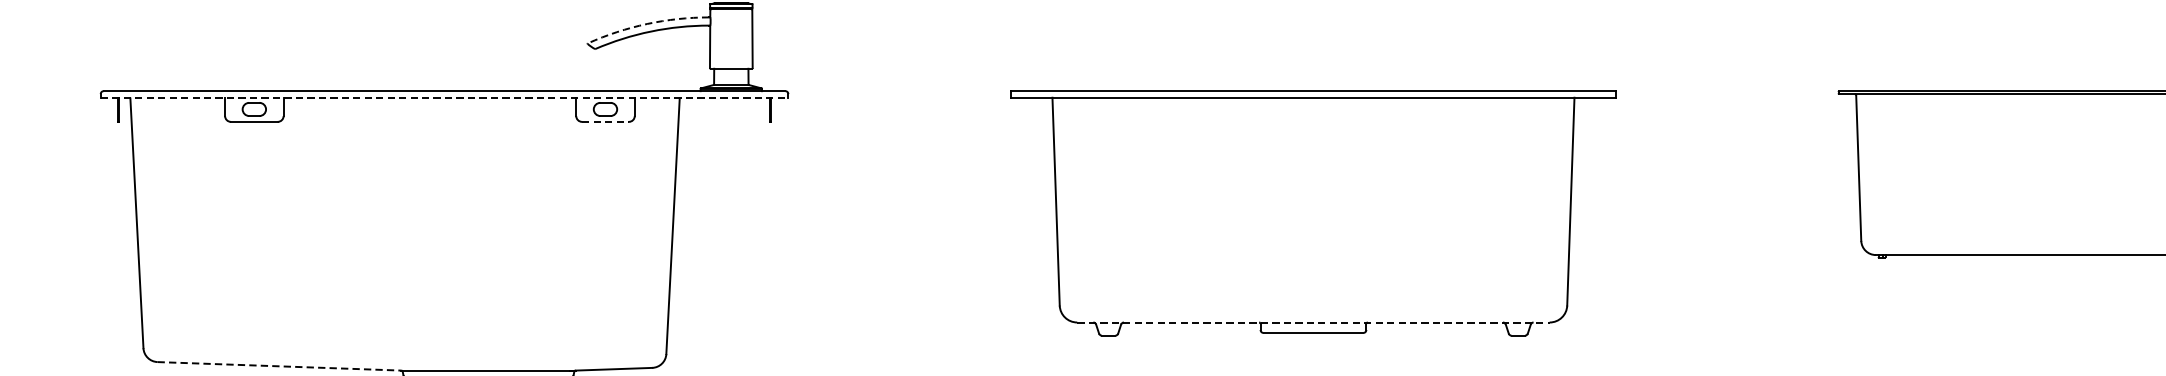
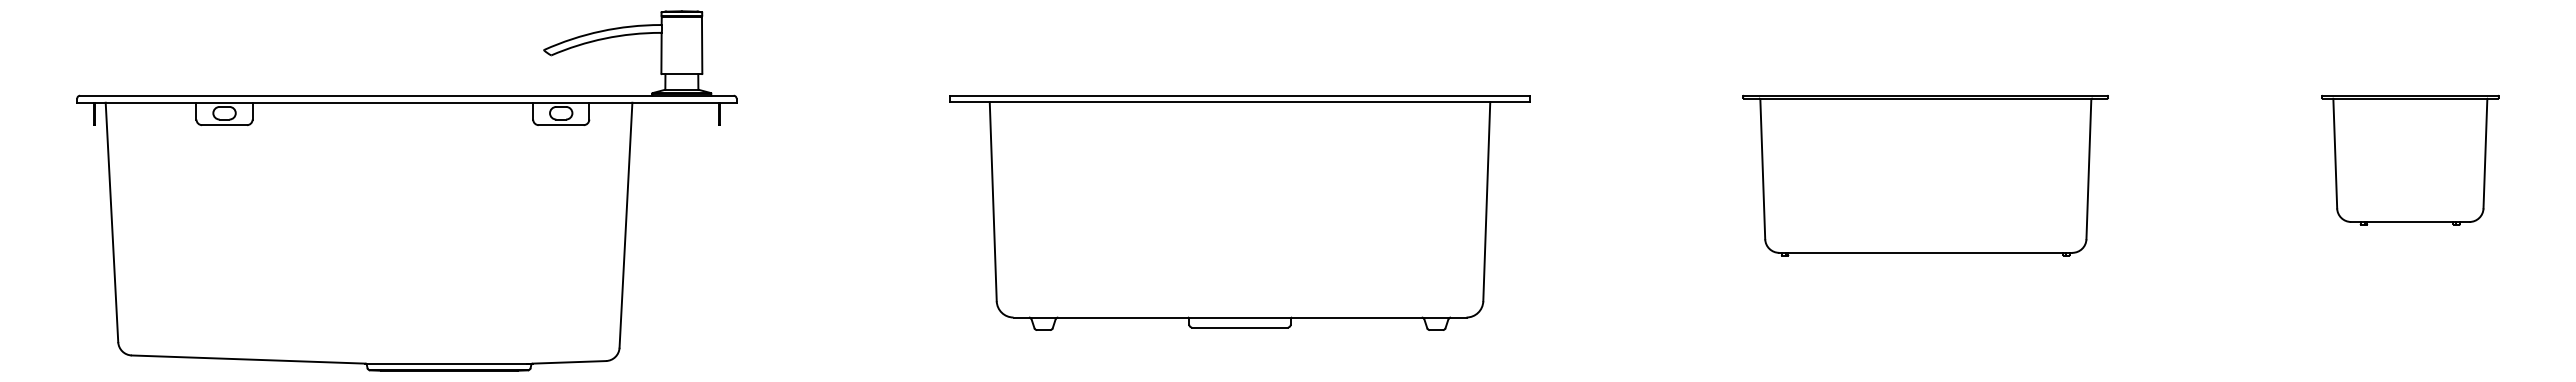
arc: (647, 24) -> (601, 31), dashed -> solid
line: (444, 98) -> (406, 102), dashed -> solid
line: (605, 122) -> (561, 125), dashed -> solid
line: (1313, 322) -> (1240, 317), dashed -> solid
line: (279, 366) -> (248, 359), dashed -> solid

